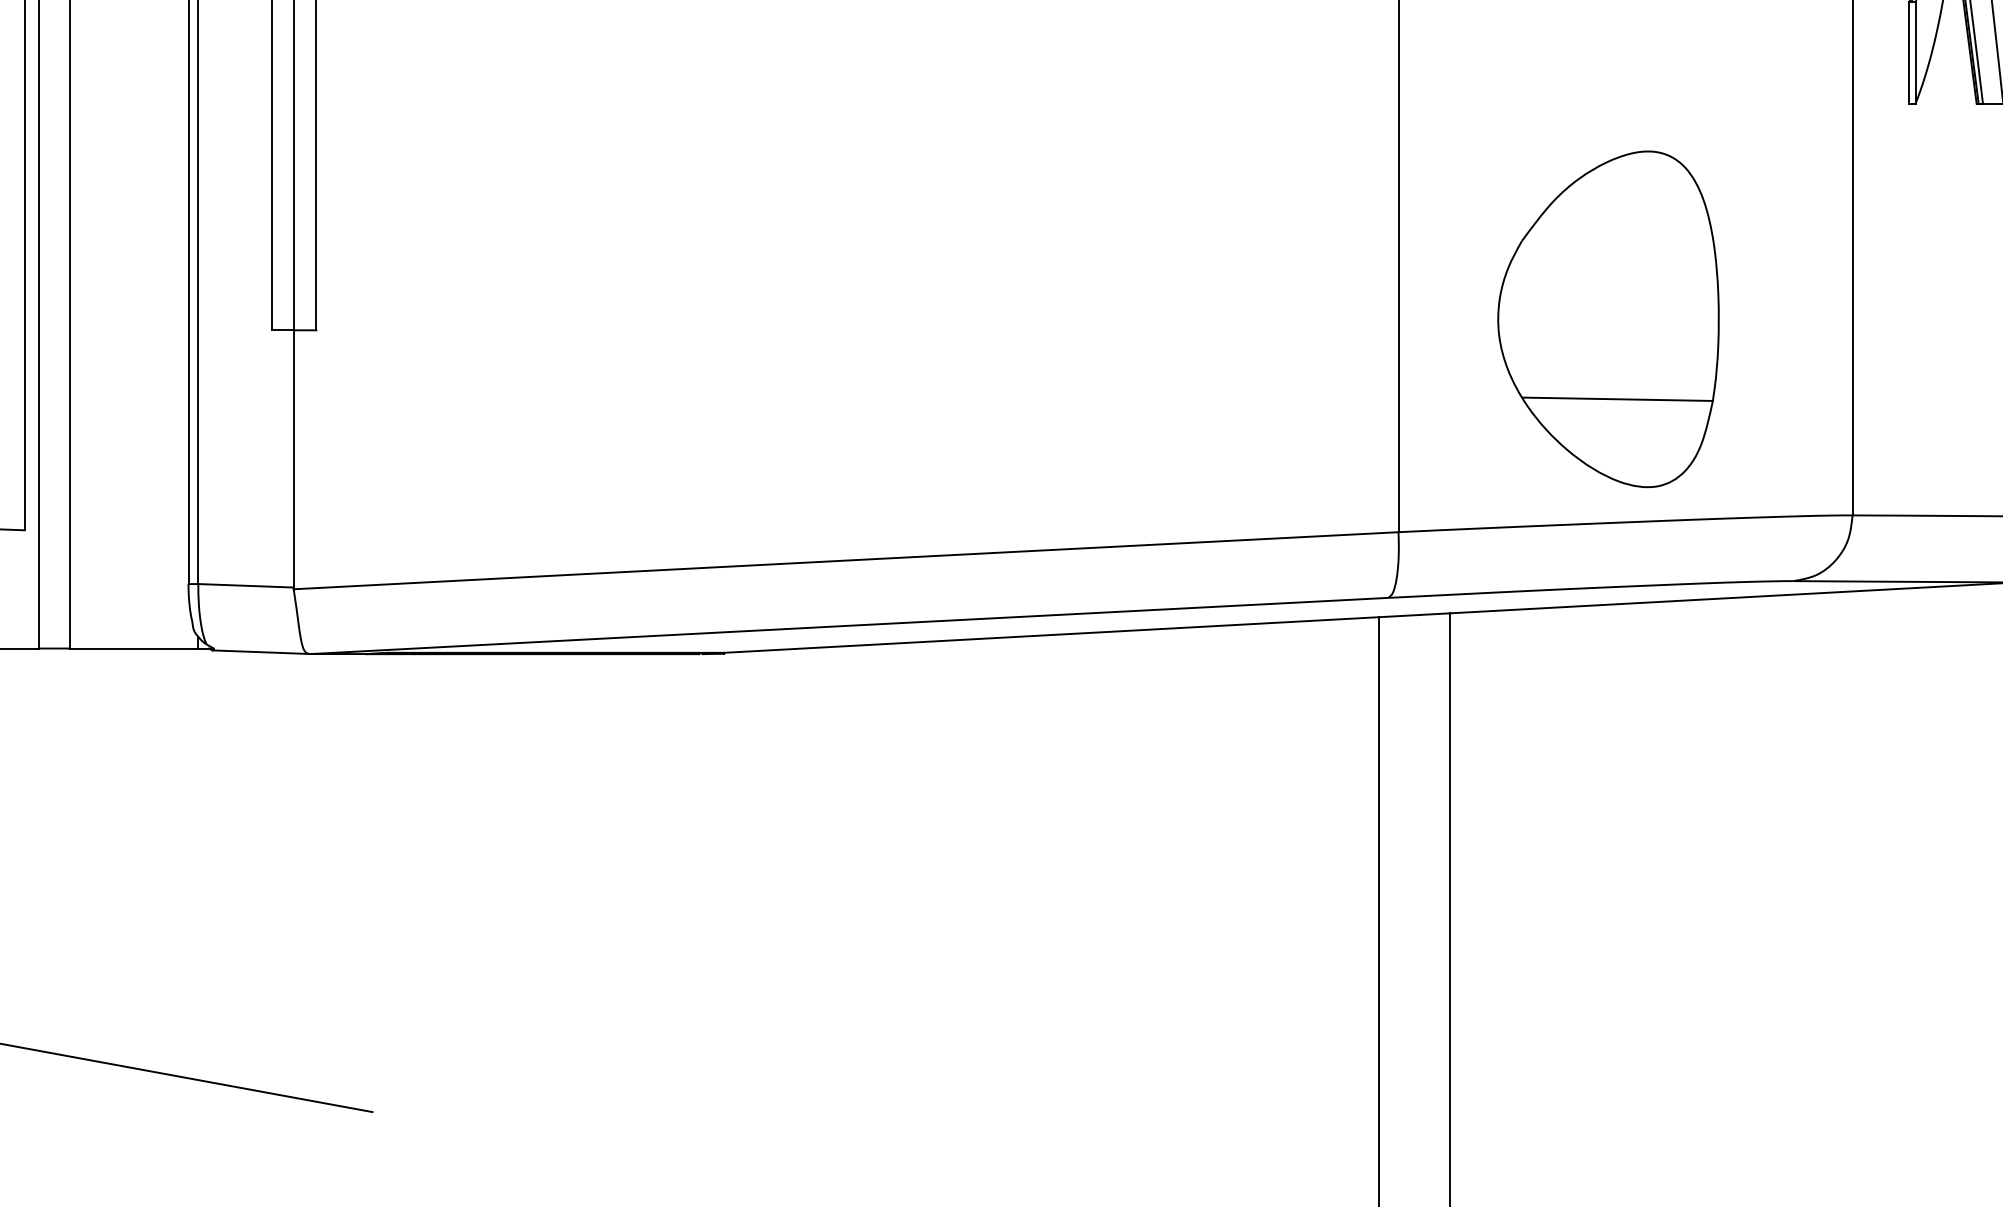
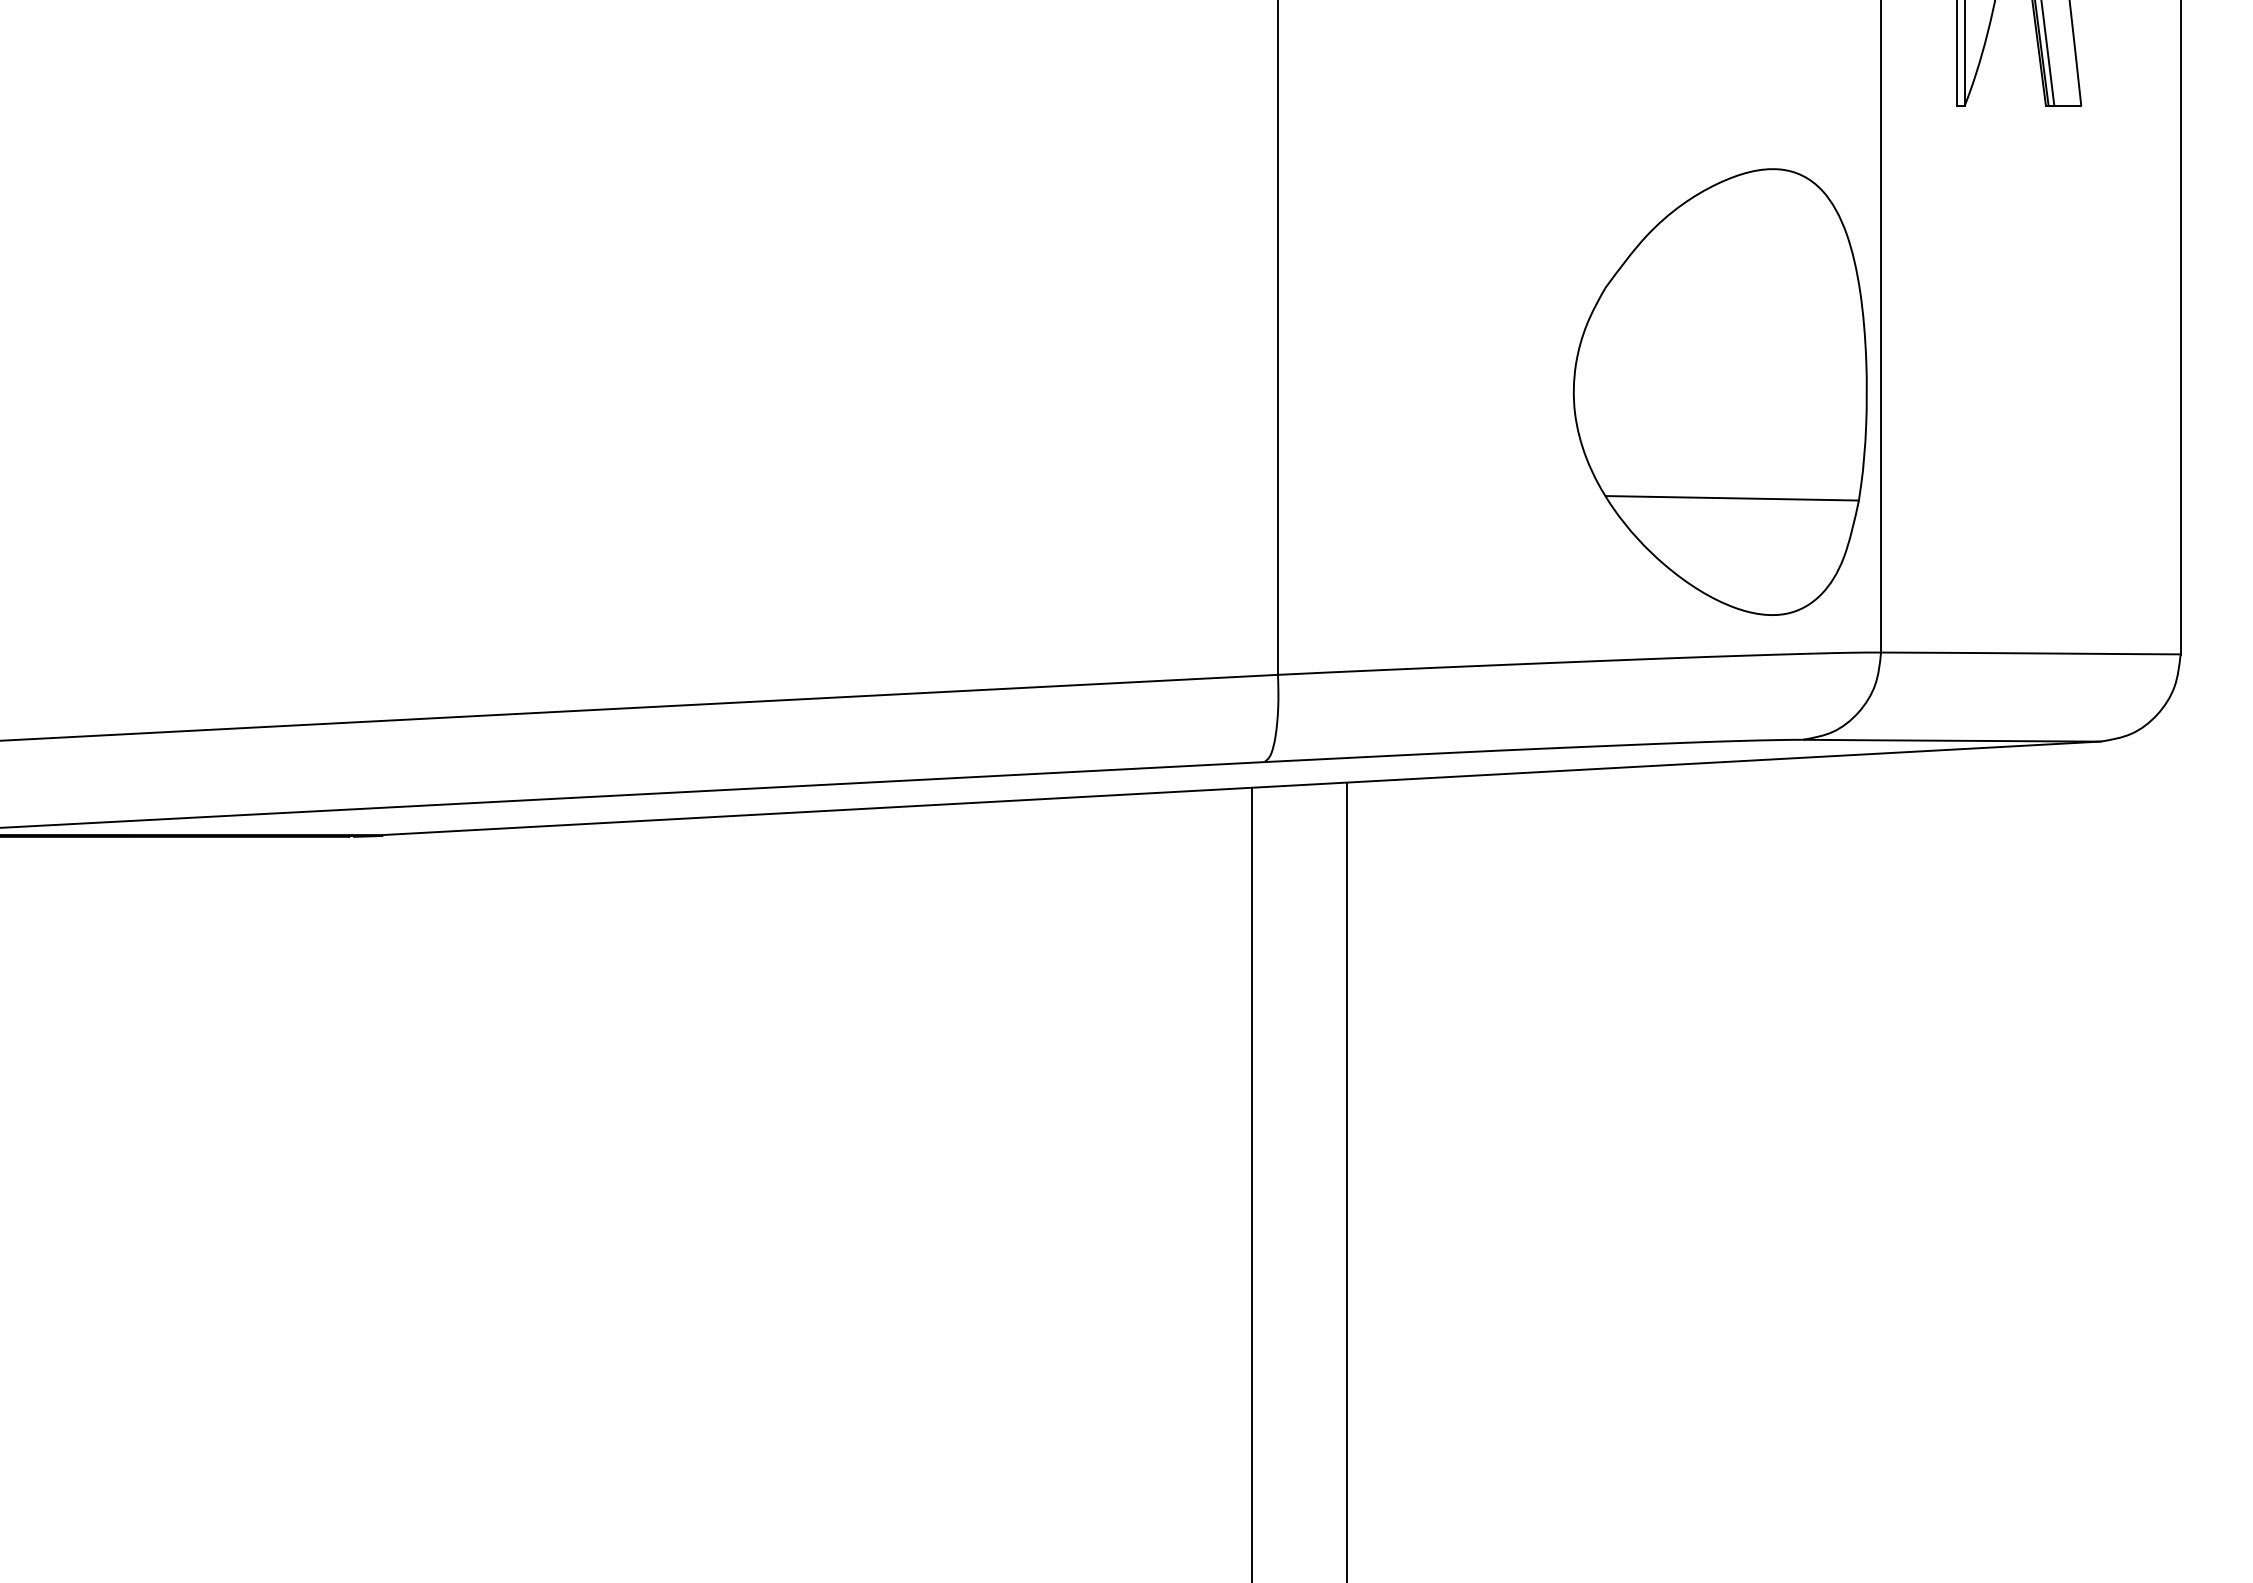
part: (1608, 319) -> (1720, 392), moved

